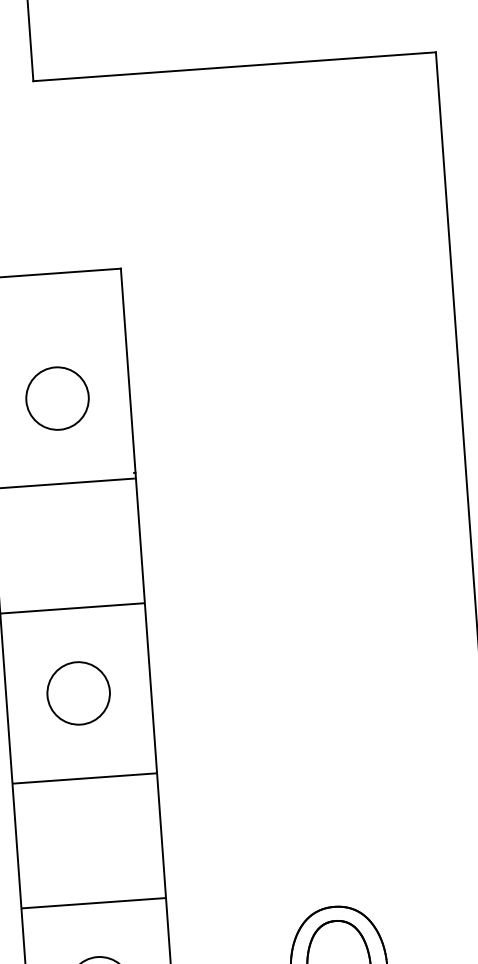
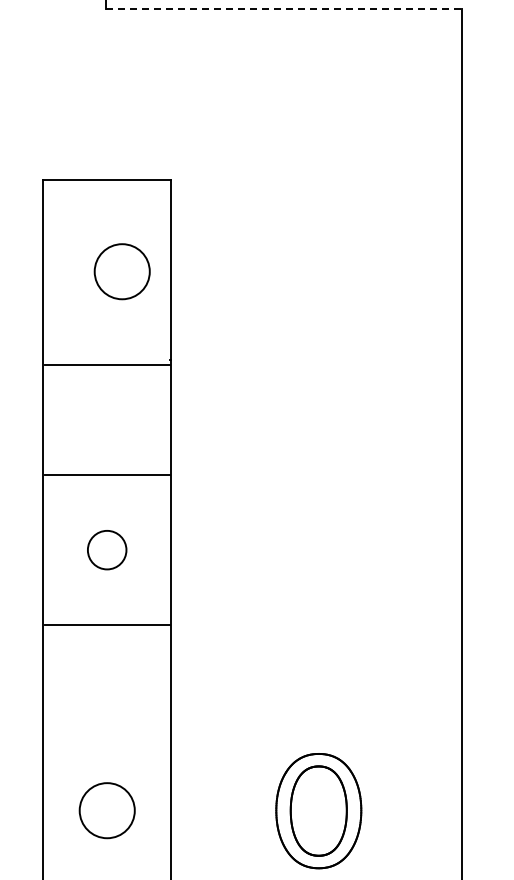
line: (234, 67) -> (283, 9), solid -> dashed
circle: (56, 398) -> (121, 271), moved
circle: (77, 692) -> (106, 549), size x0.7
line: (92, 903) -> (106, 735), removed

